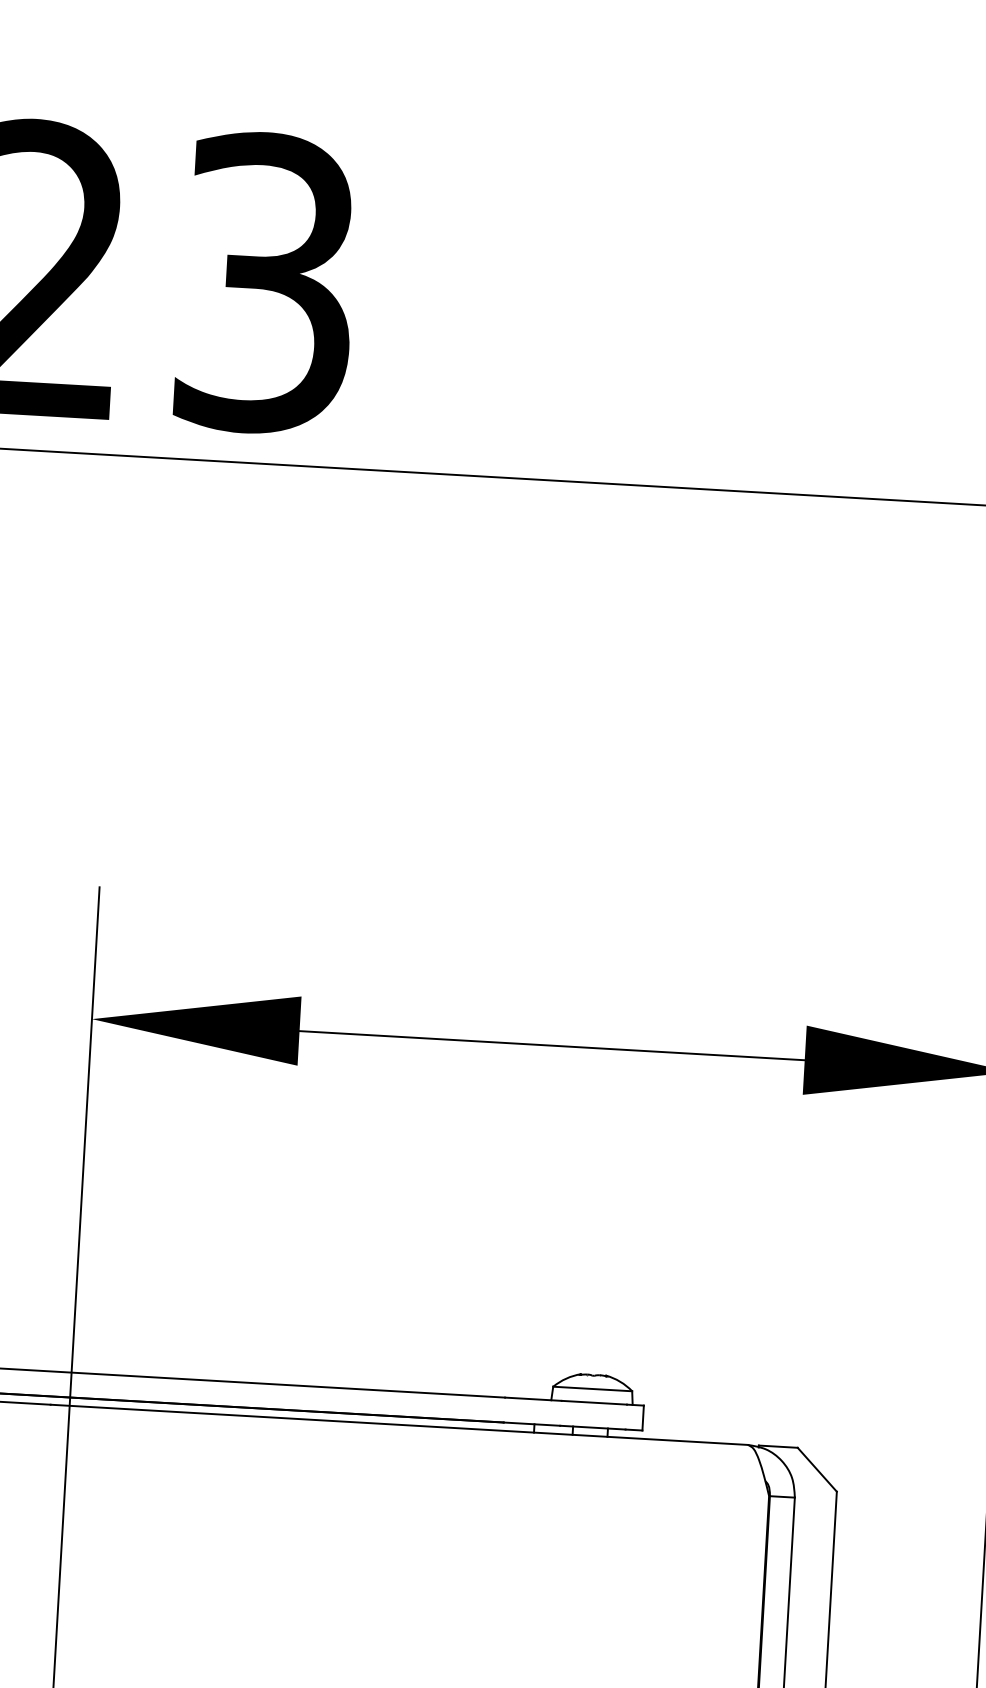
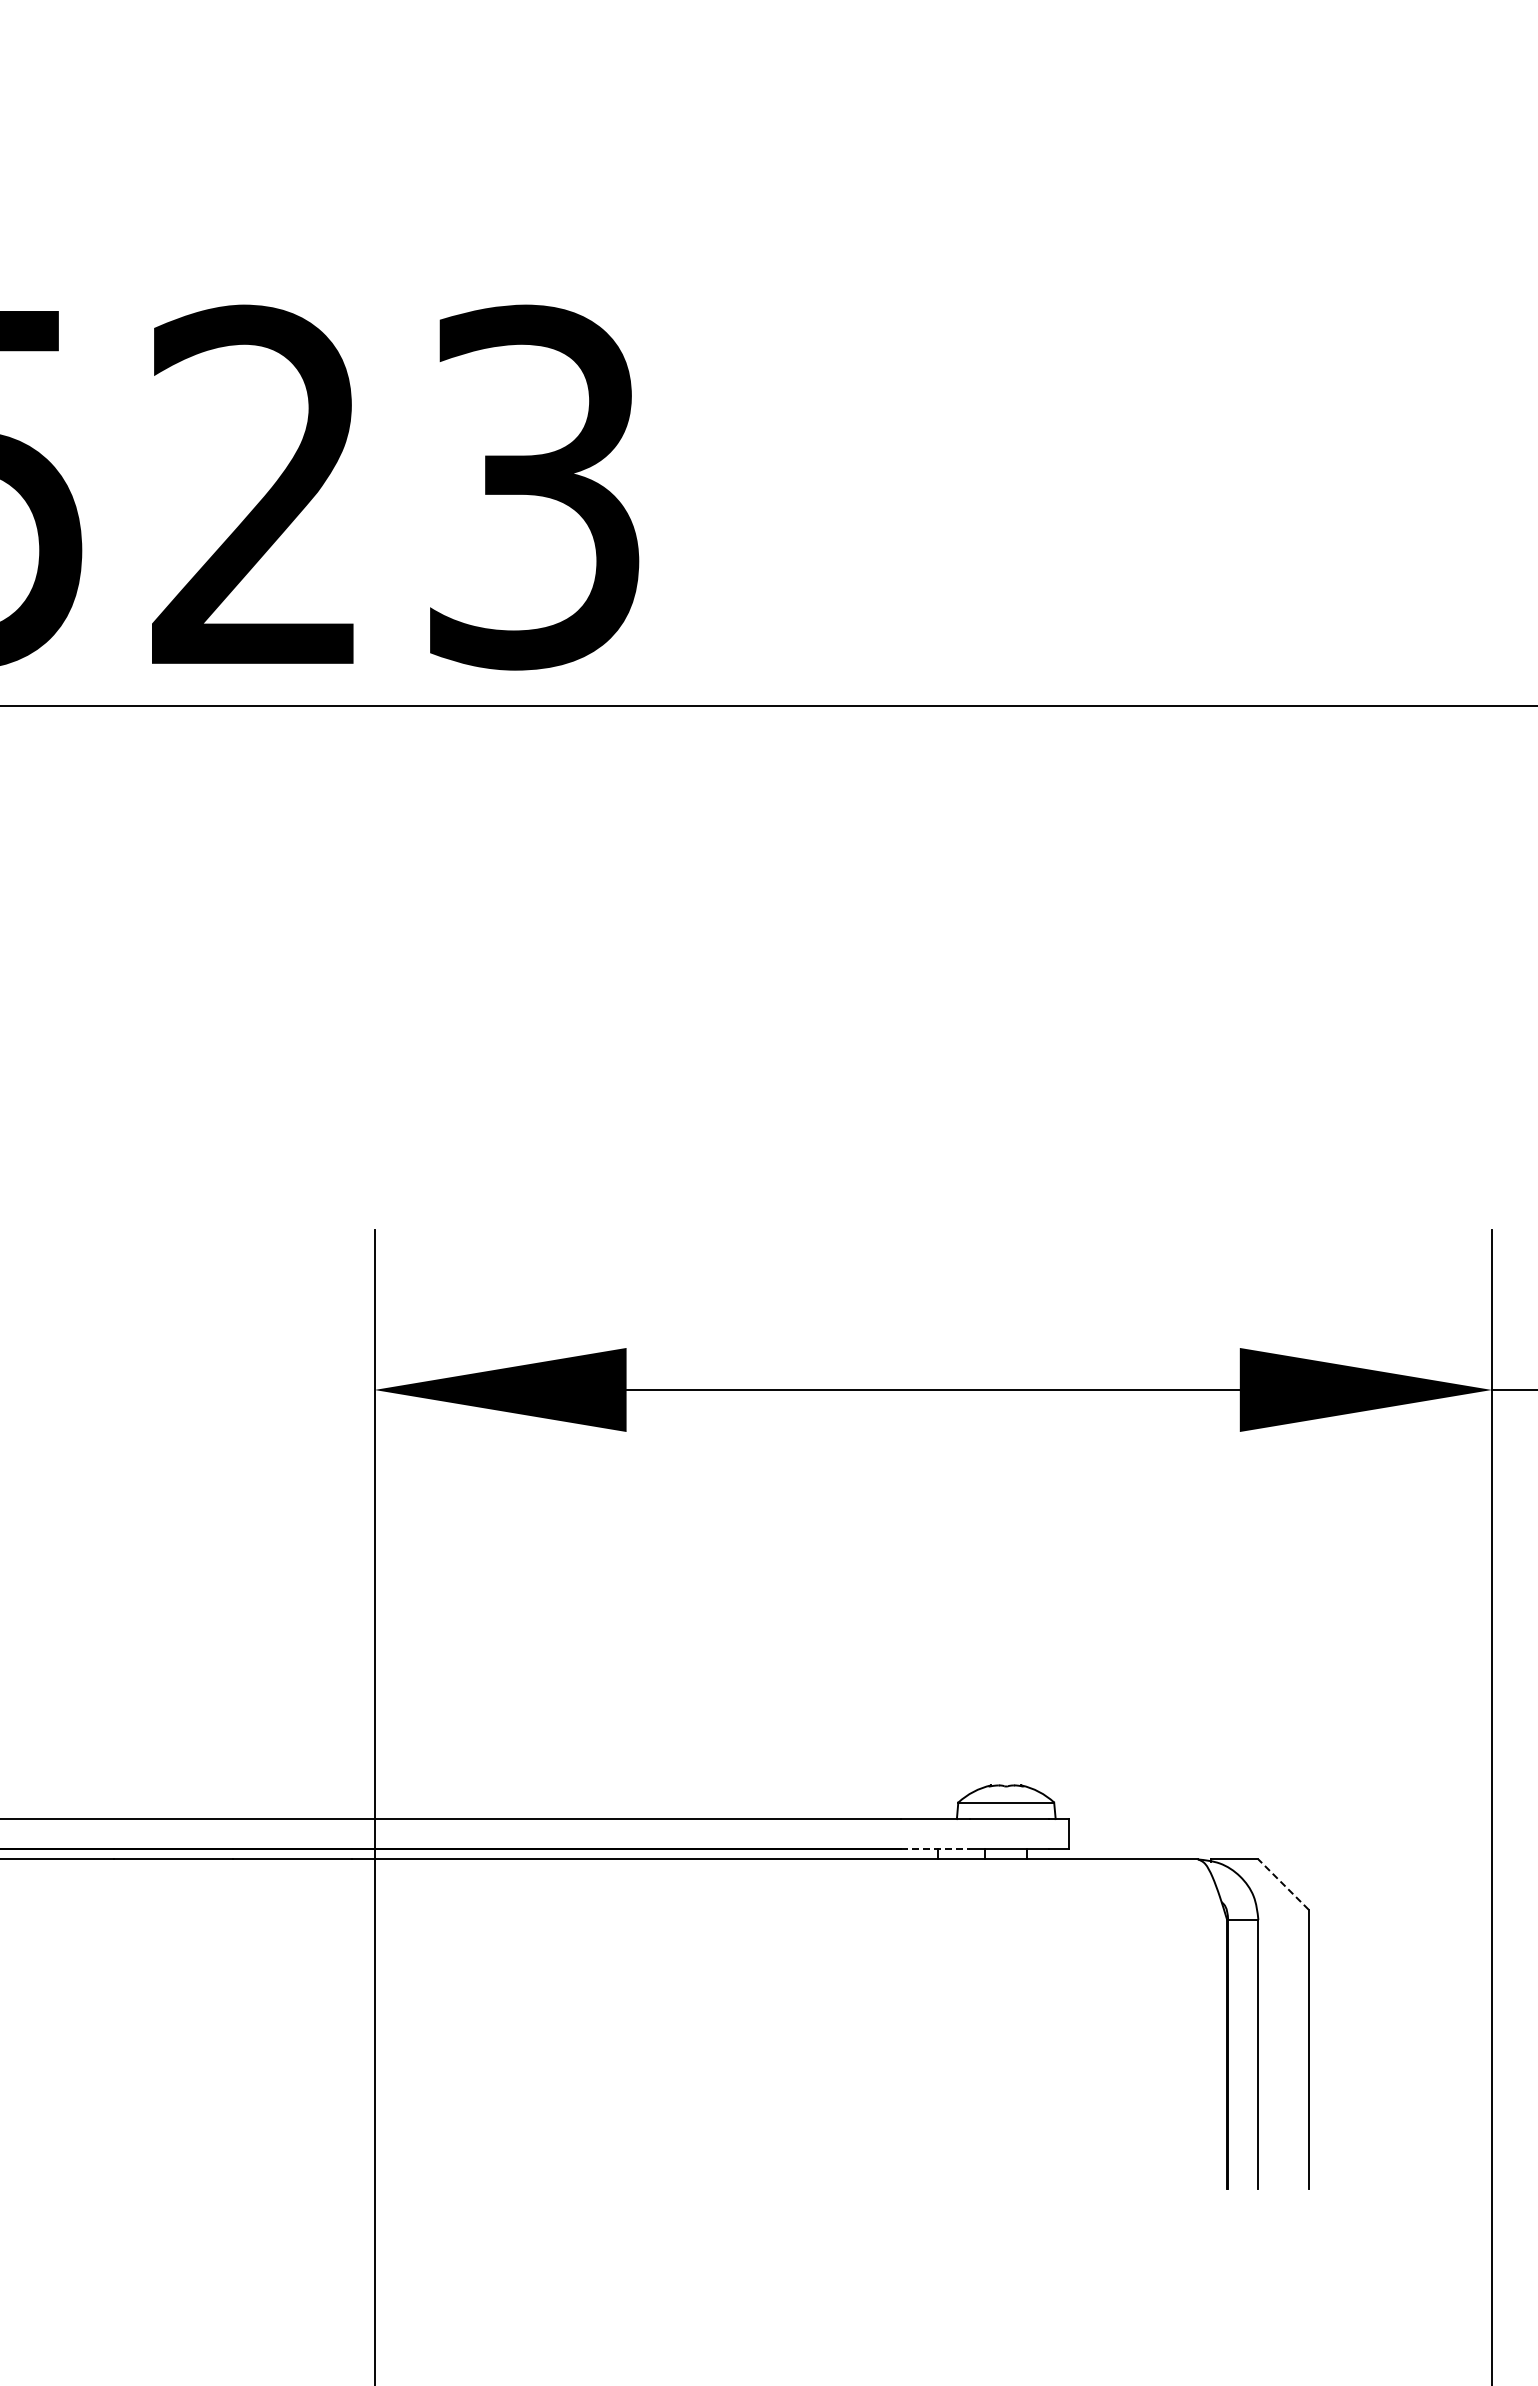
line: (532, 1424) -> (935, 1849), solid -> dashed
line: (817, 1469) -> (1283, 1884), solid -> dashed

